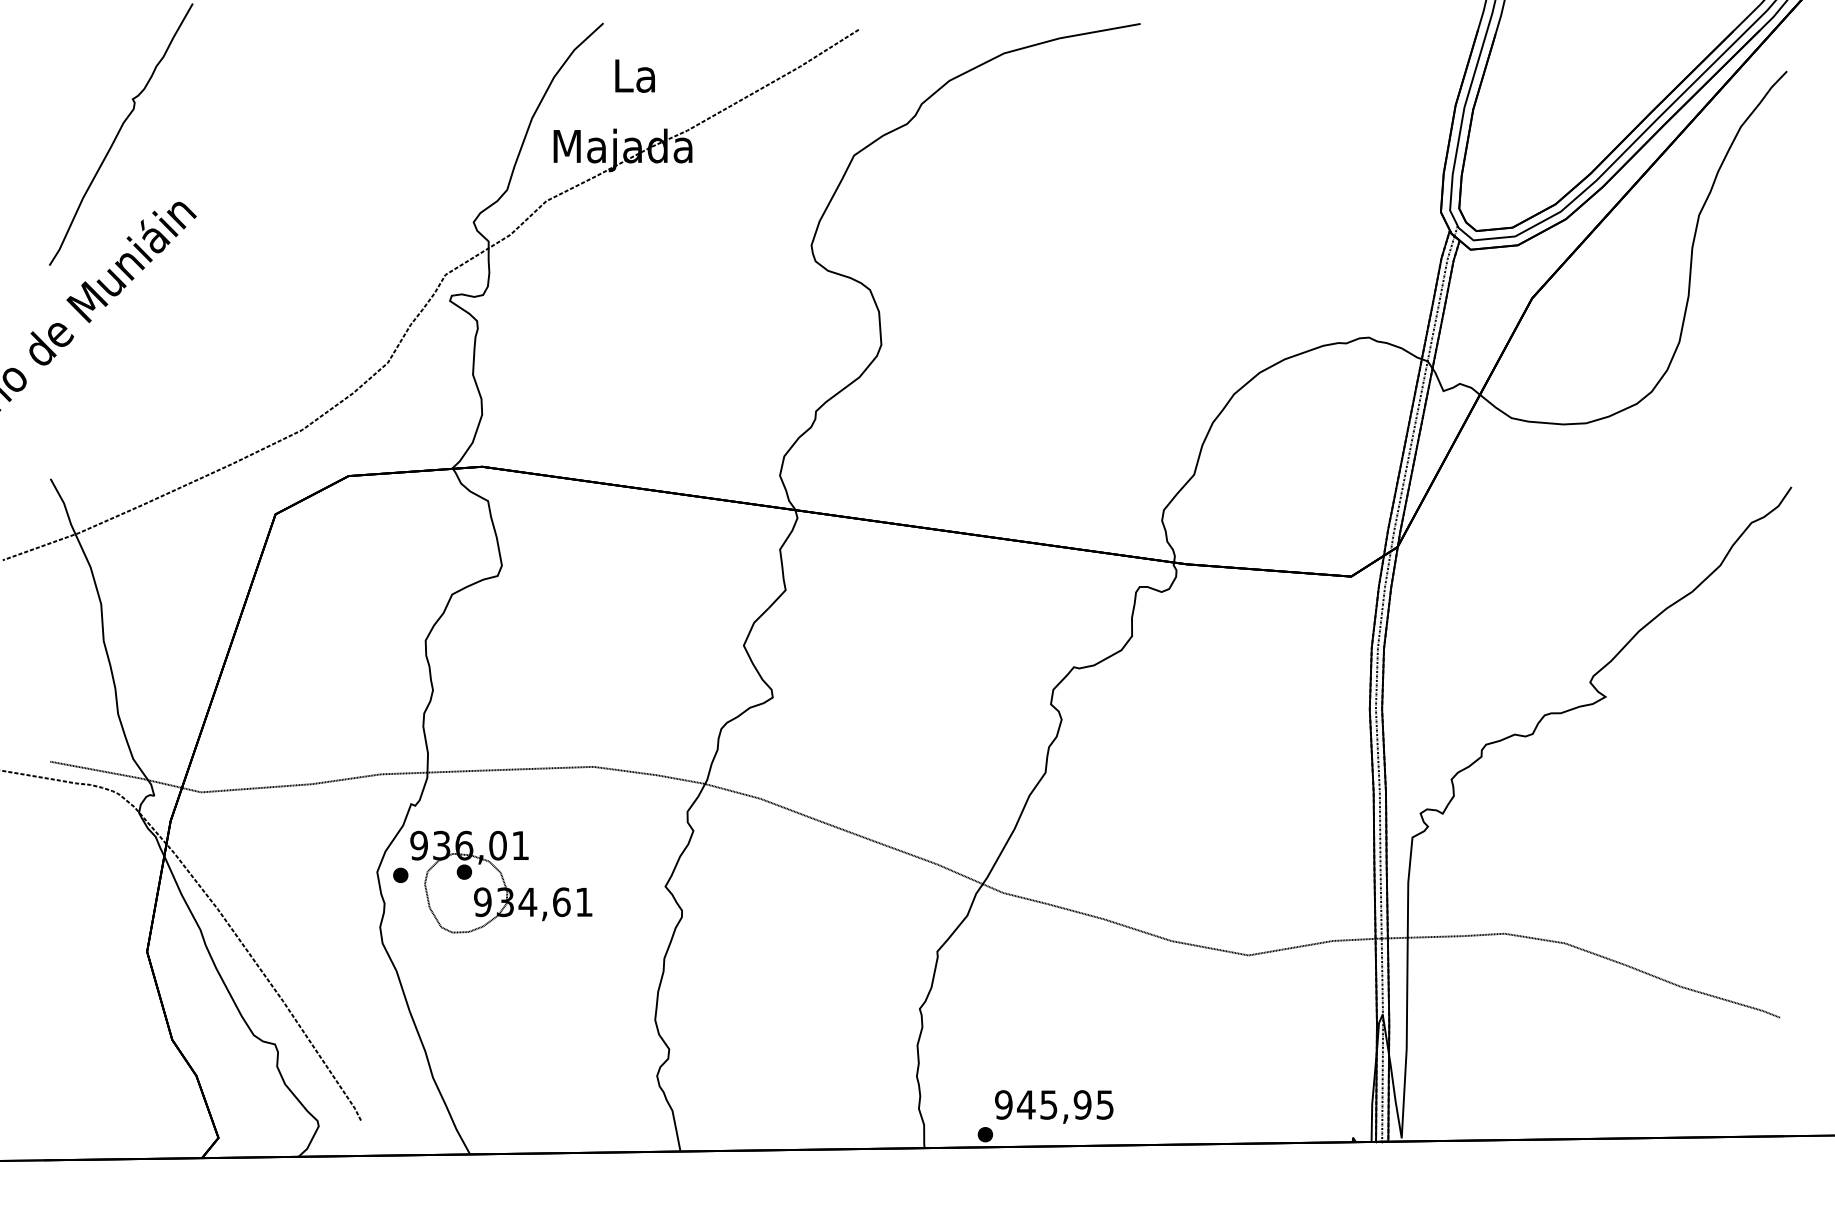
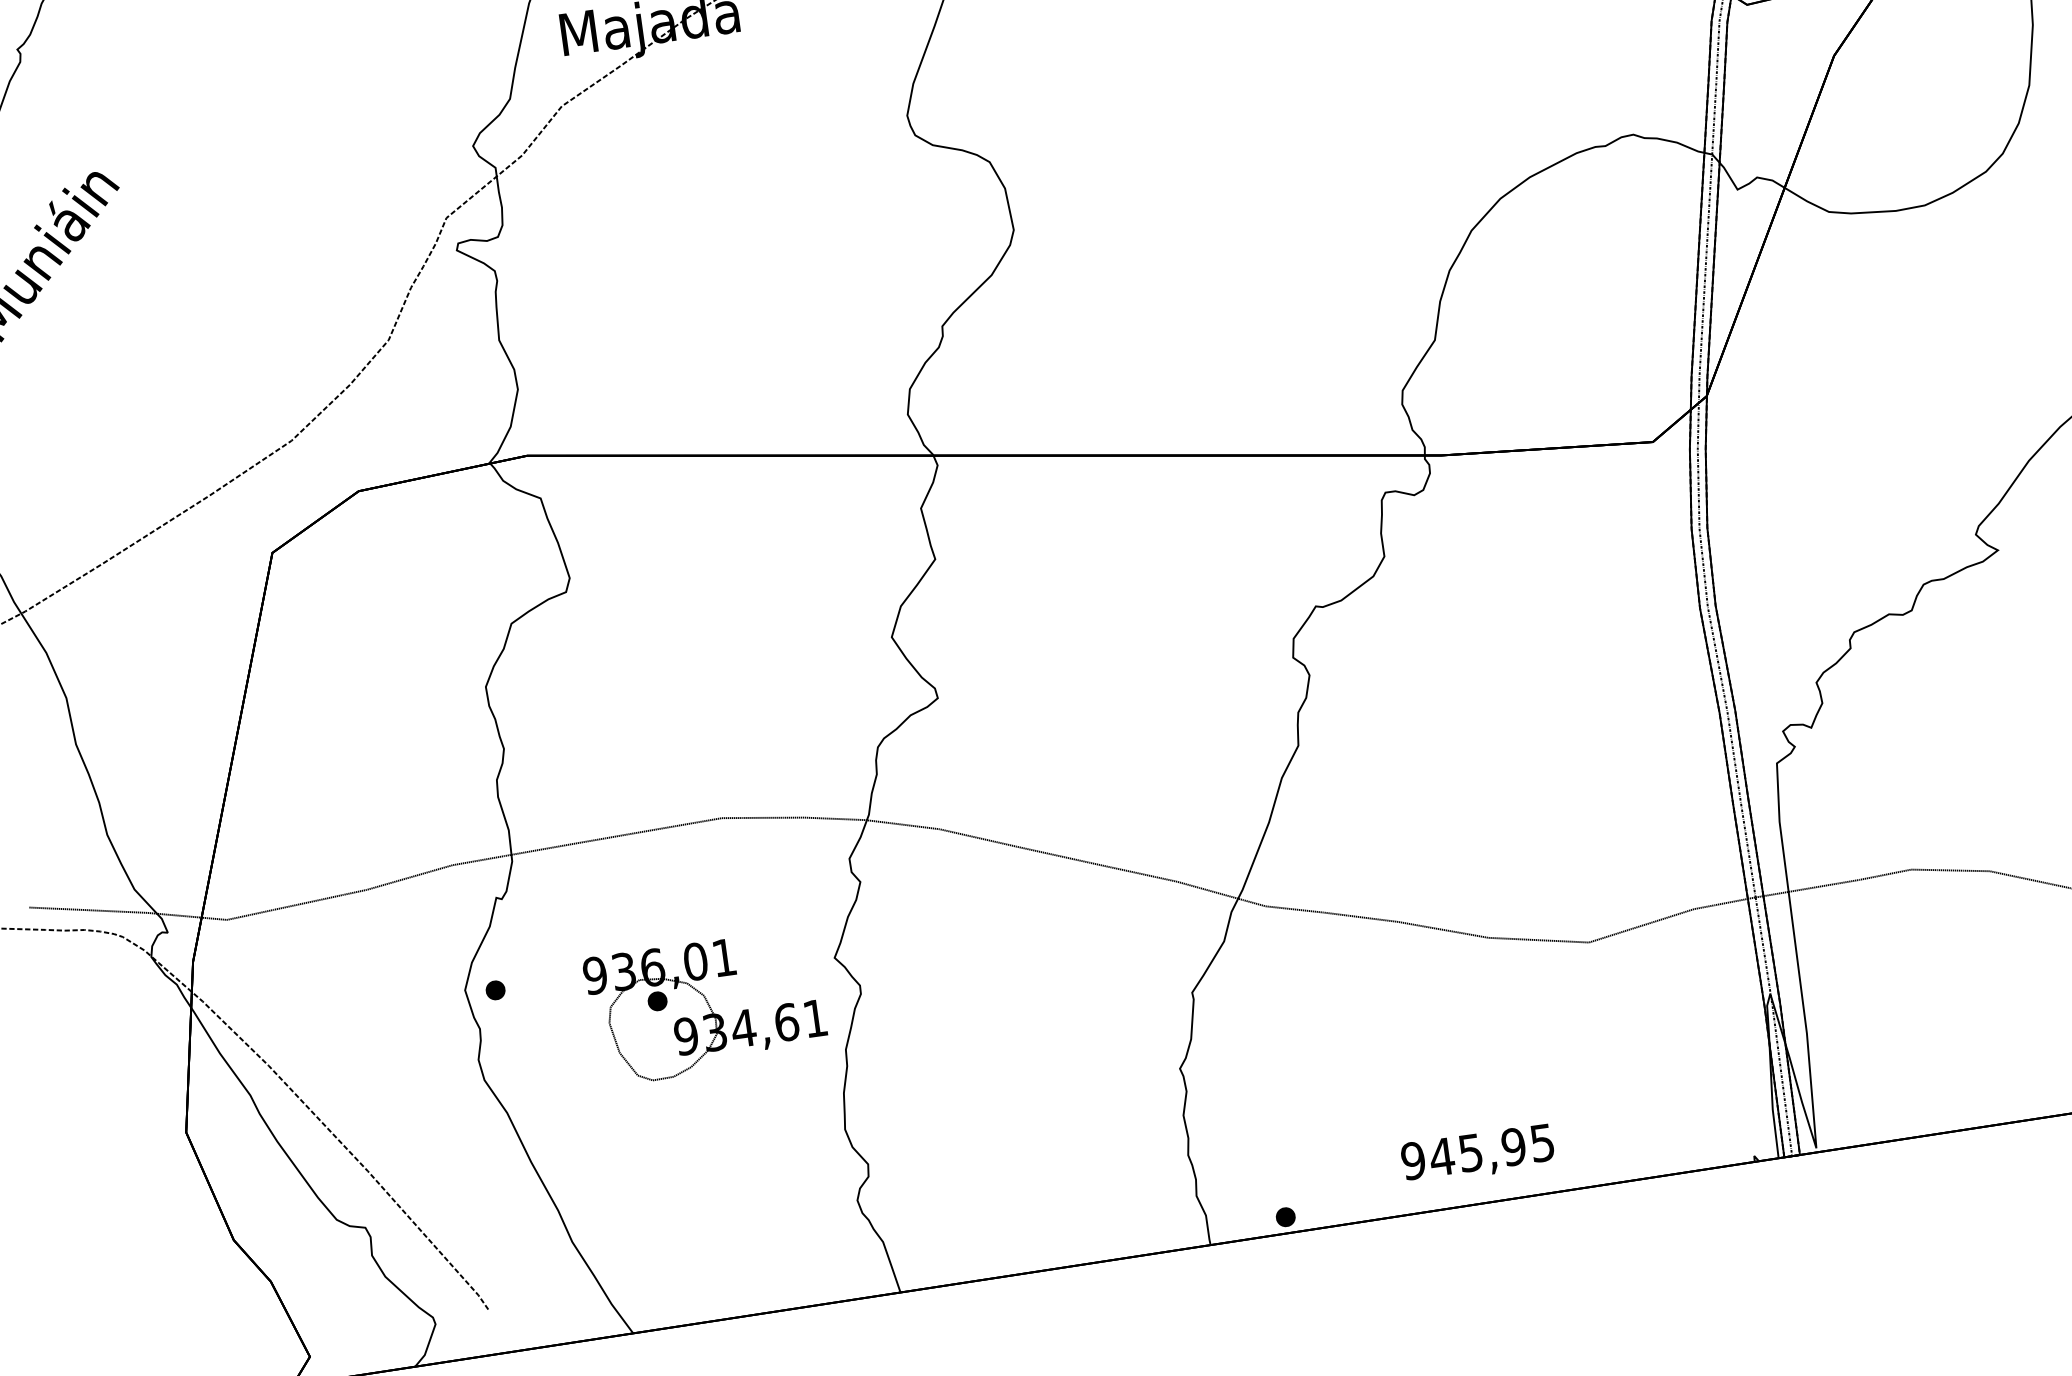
part: (501, 881) -> (706, 1006), moved
text: (1054, 1106) -> (1478, 1153), moved

